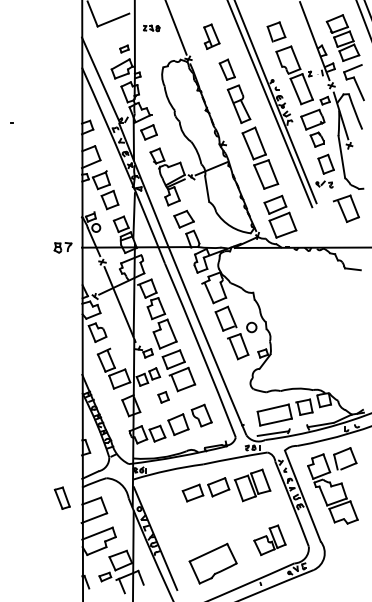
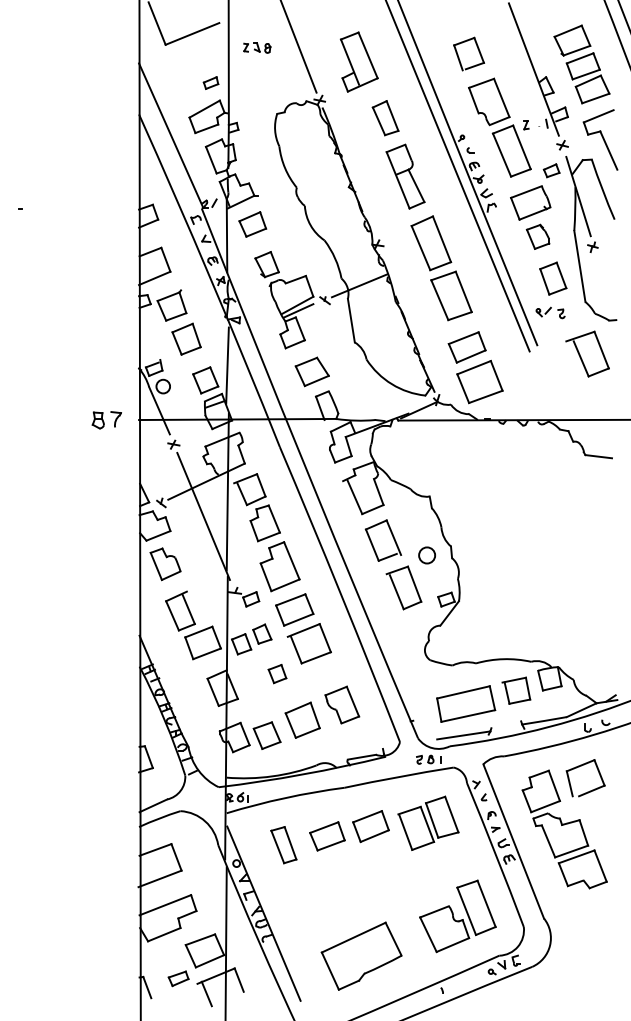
part: (211, 36) -> (358, 61), size x1.43
part: (61, 497) -> (282, 843), moved
part: (269, 540) -> (457, 916), size x1.43

